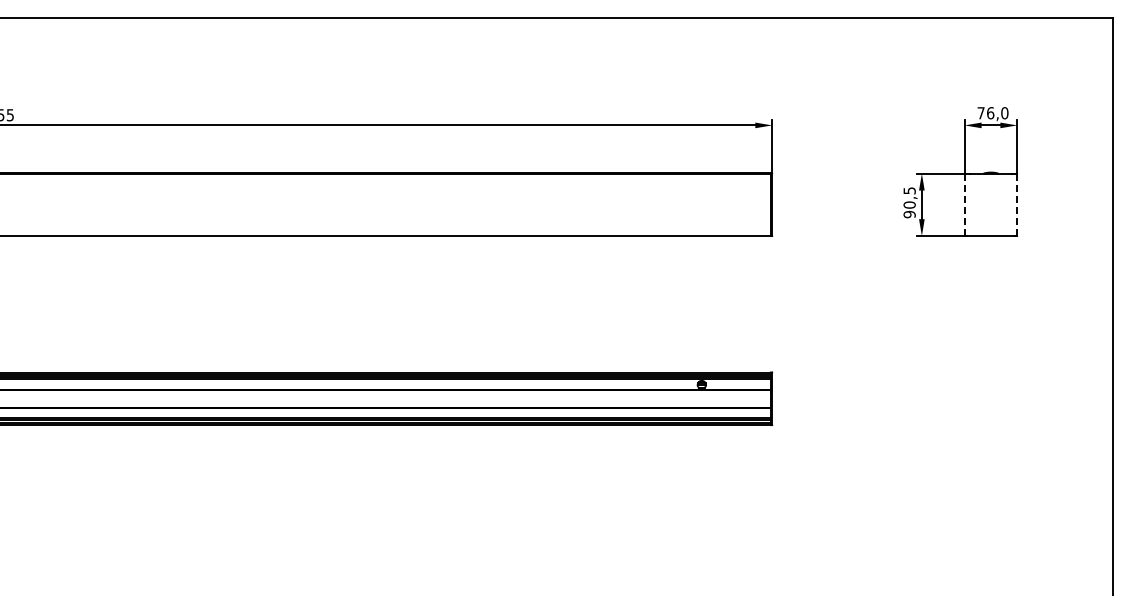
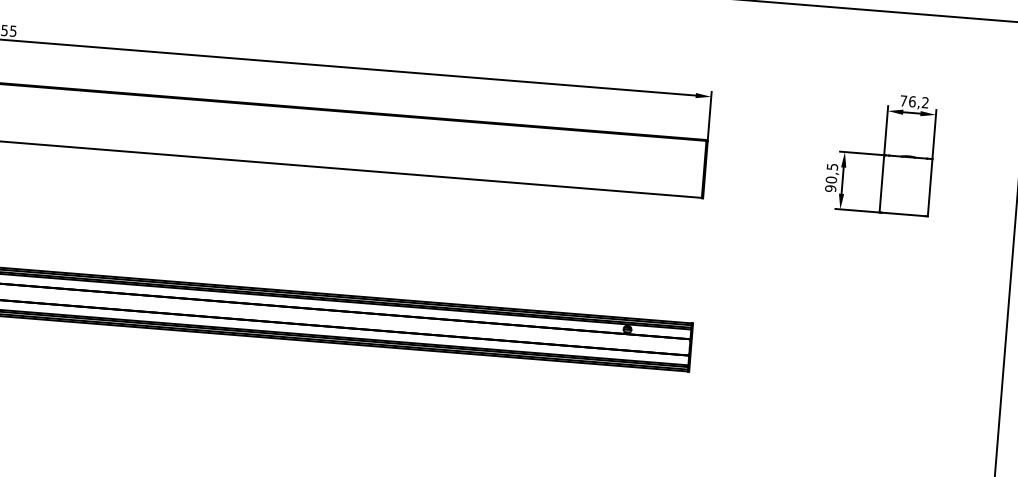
text: (1004, 113) -> (925, 103), 76,0 -> 76,2
line: (964, 204) -> (881, 183), dashed -> solid
line: (1017, 204) -> (930, 187), dashed -> solid

